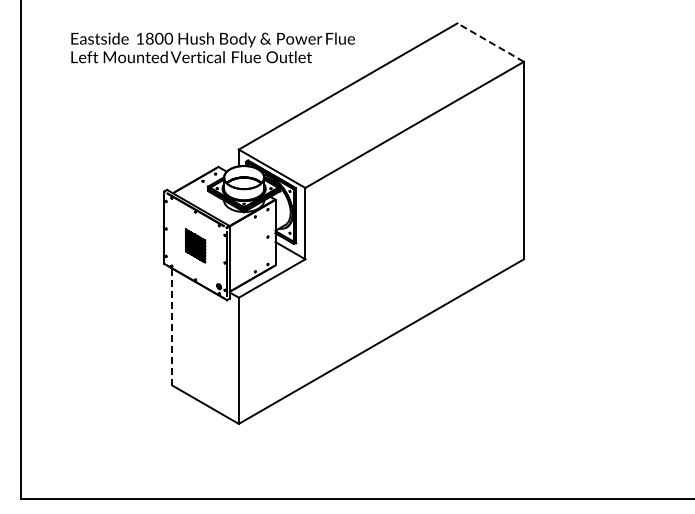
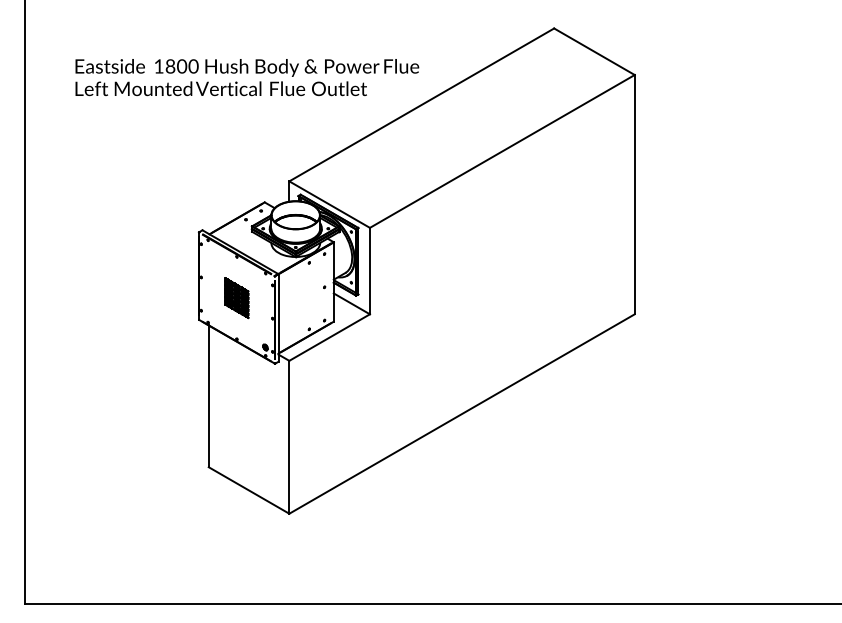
line: (490, 42) -> (594, 51), dashed -> solid
text: (212, 47) -> (246, 77), moved
line: (172, 327) -> (208, 396), dashed -> solid

